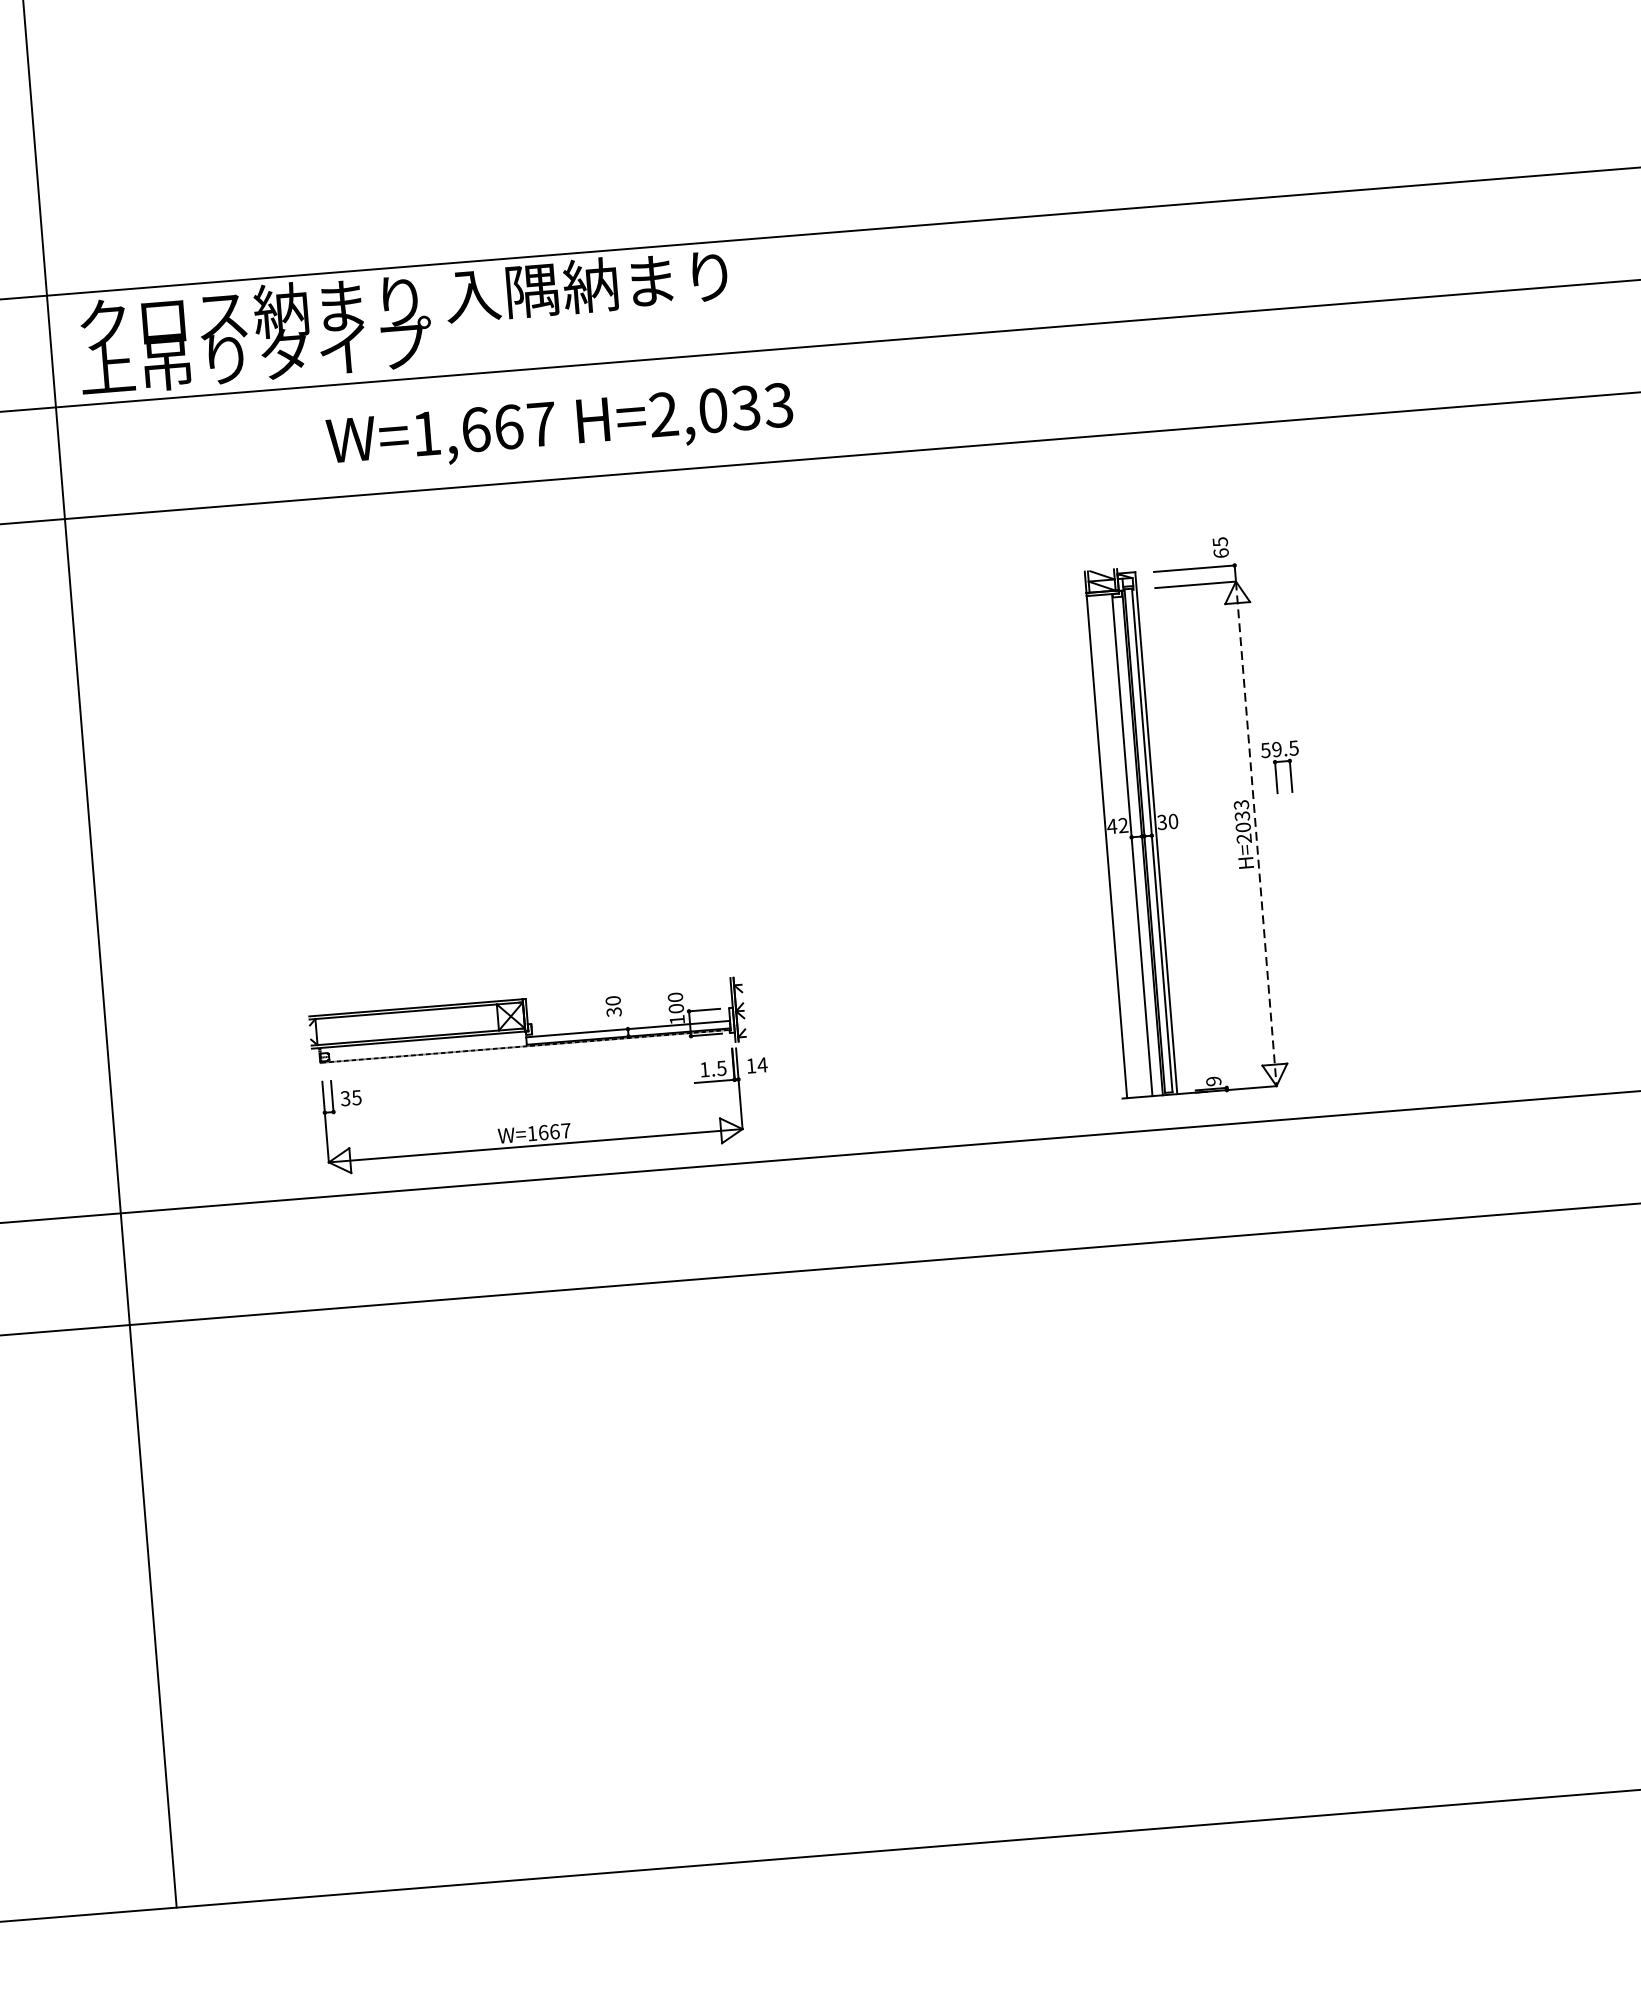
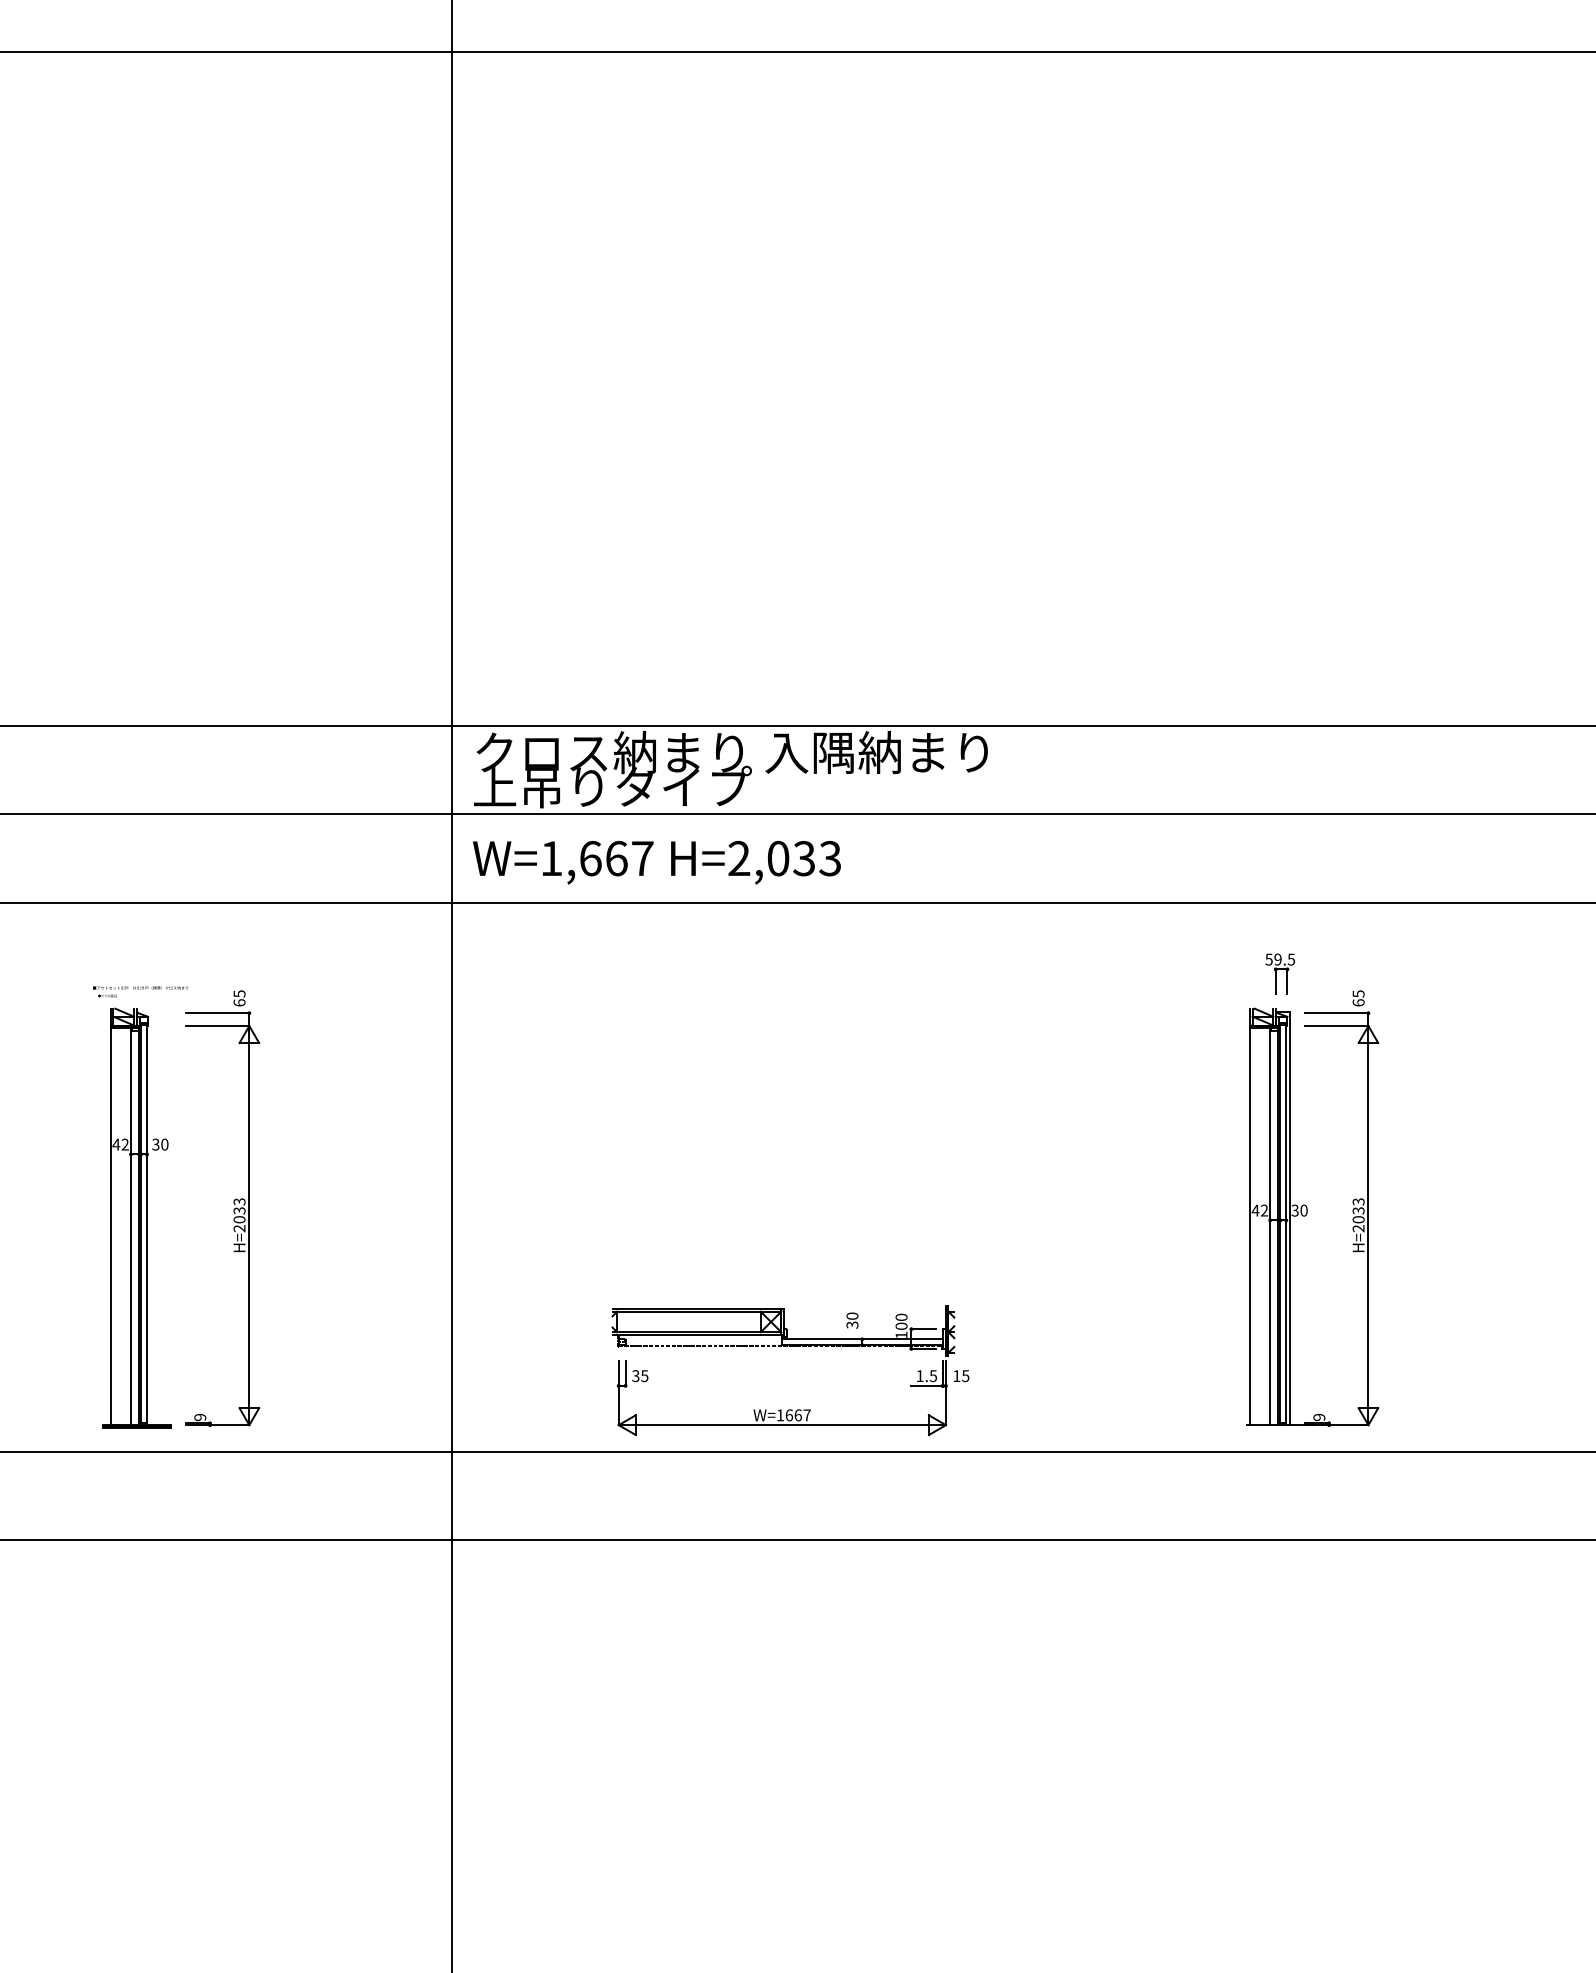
text: (559, 427) -> (656, 862), moved
part: (1280, 766) -> (1279, 973), moved
line: (1256, 833) -> (1368, 1225), dashed -> solid
text: (762, 1065) -> (965, 1376), 14 -> 15

